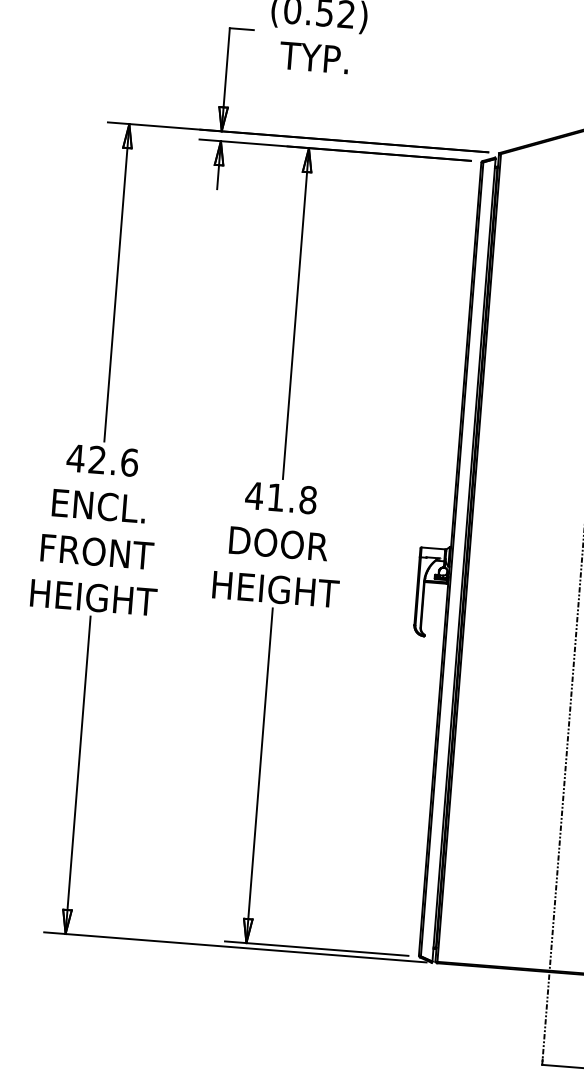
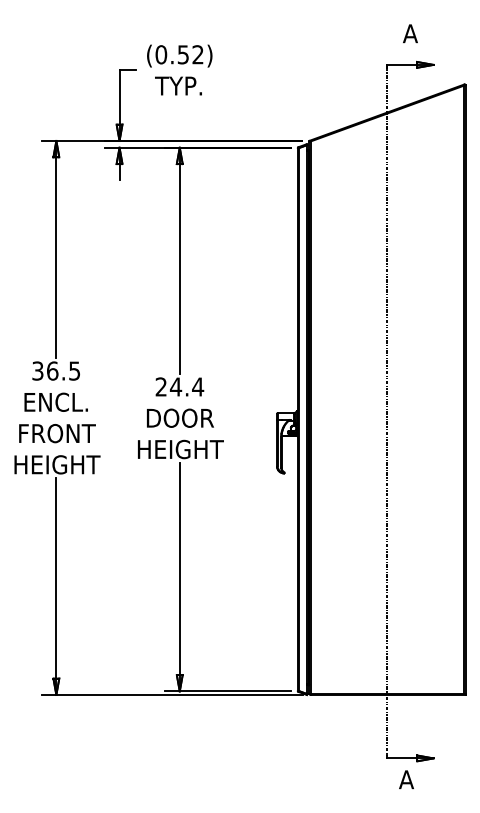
text: (101, 459) -> (55, 370), 42.6 -> 36.5
text: (281, 497) -> (179, 386), 41.8 -> 24.4

